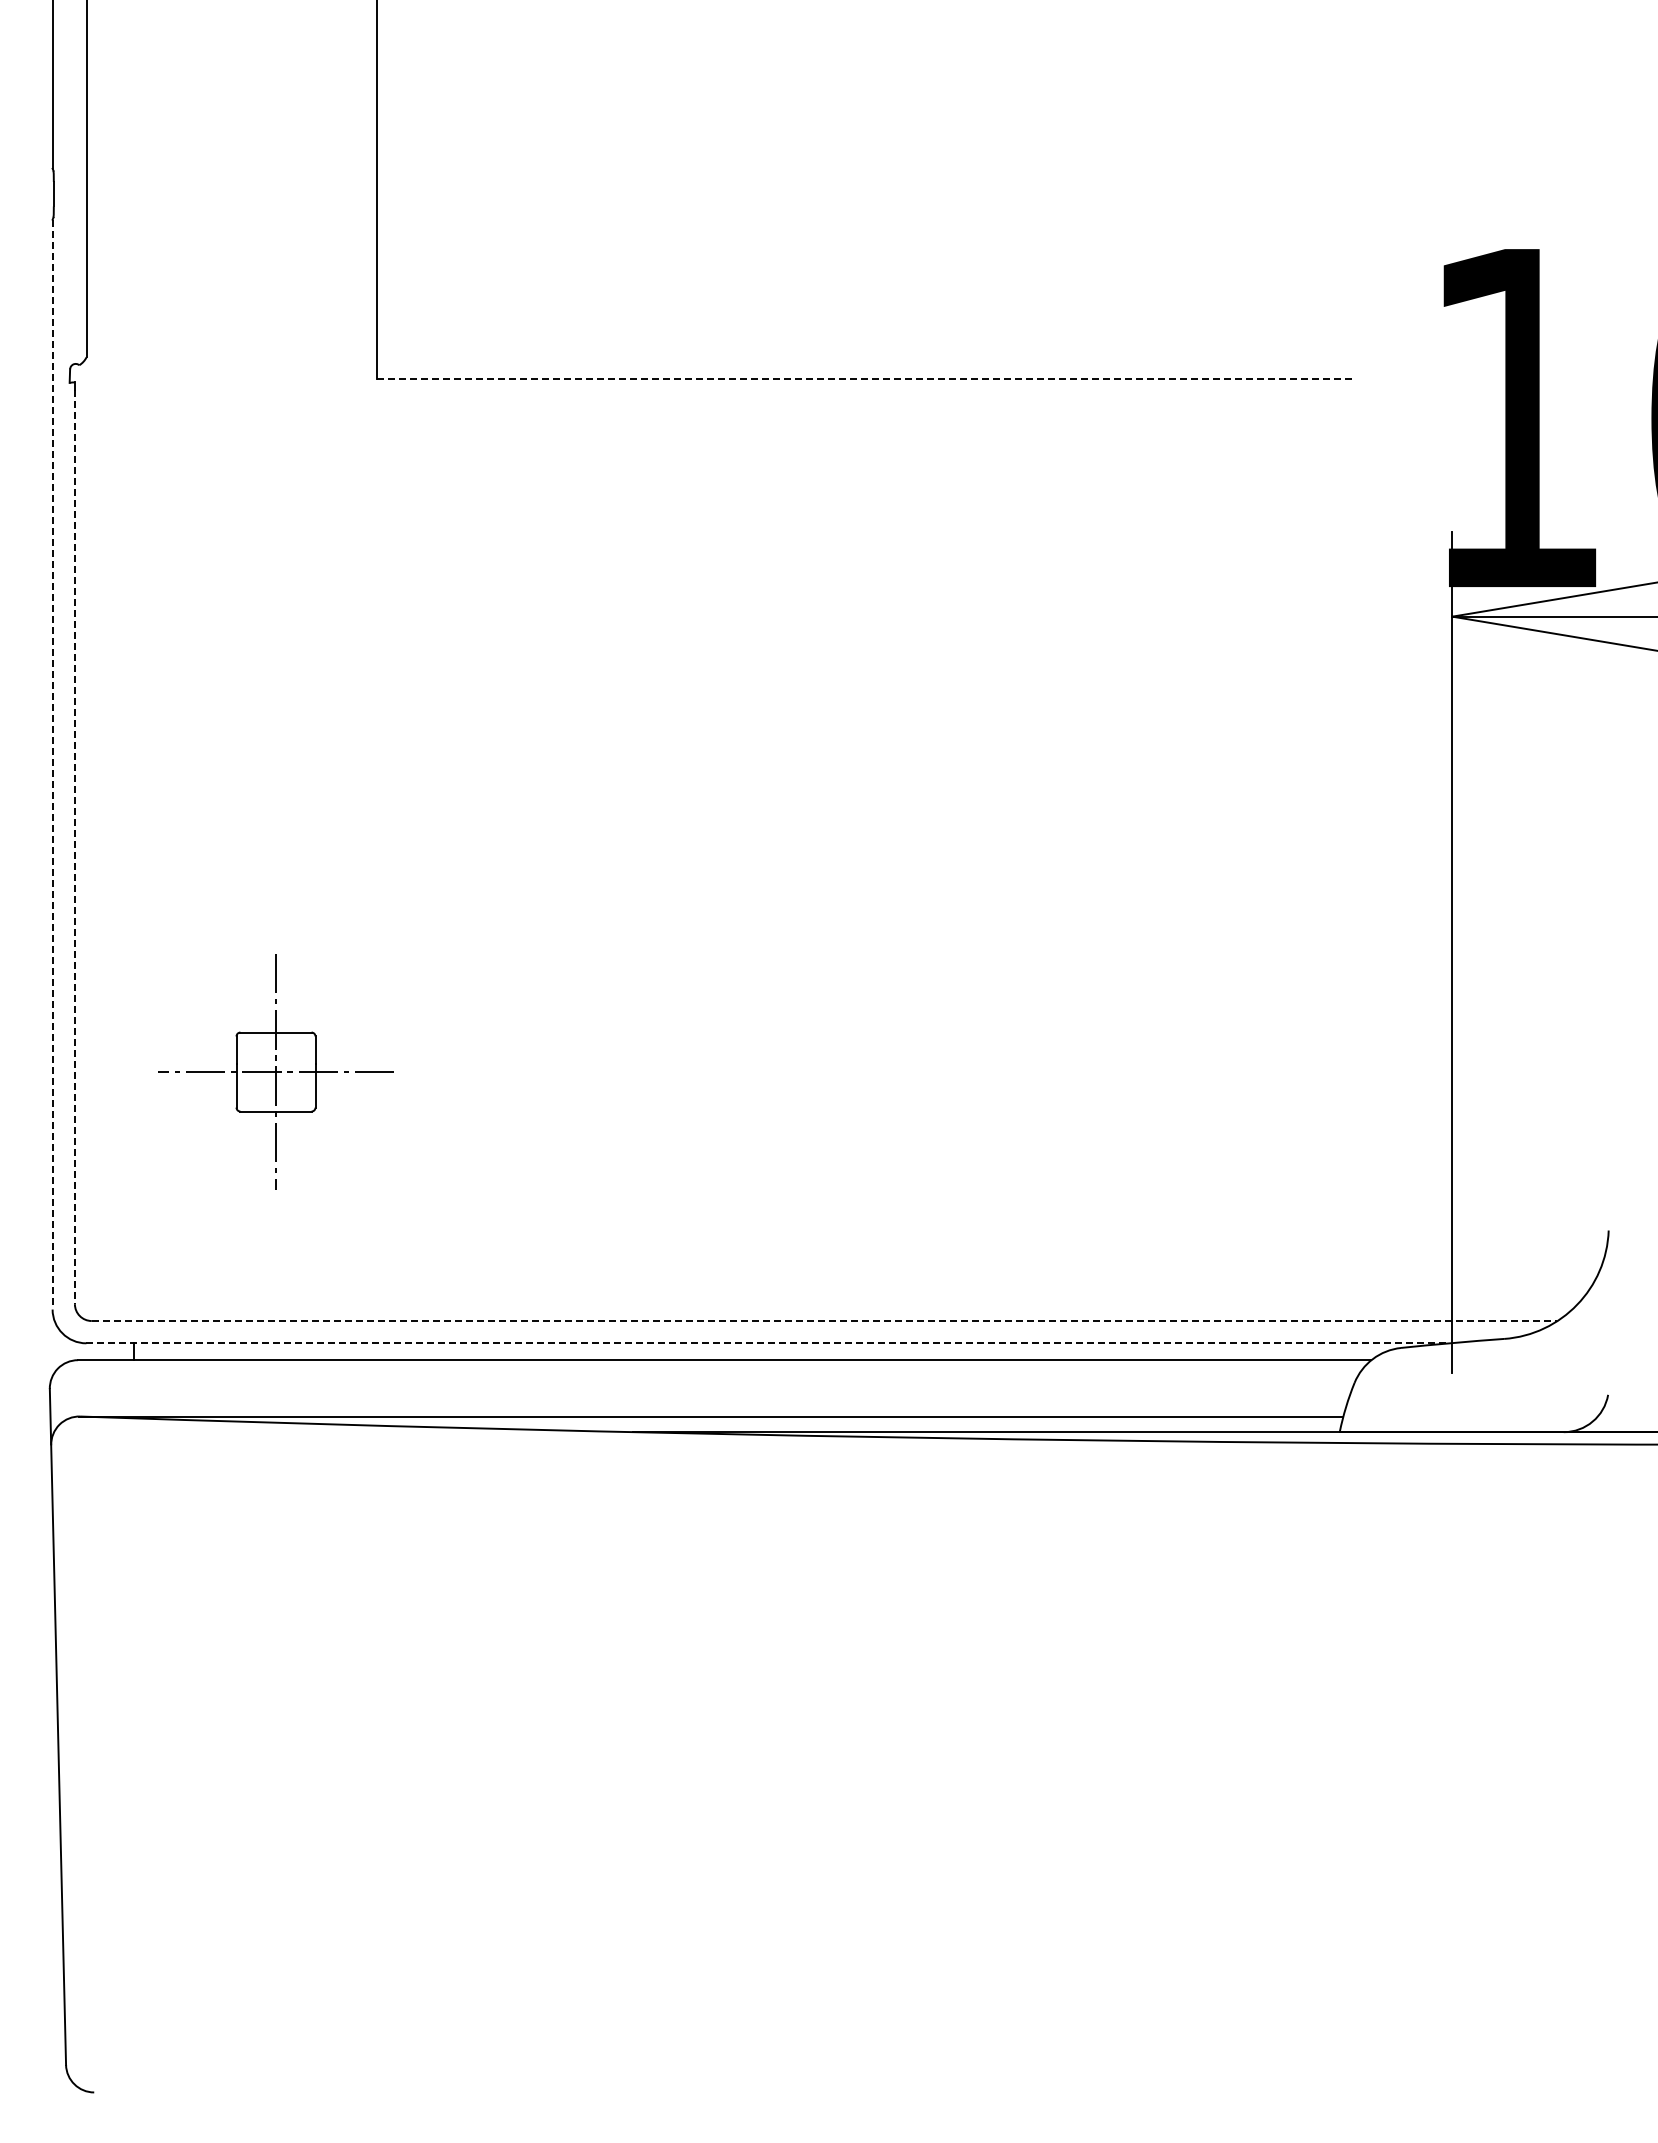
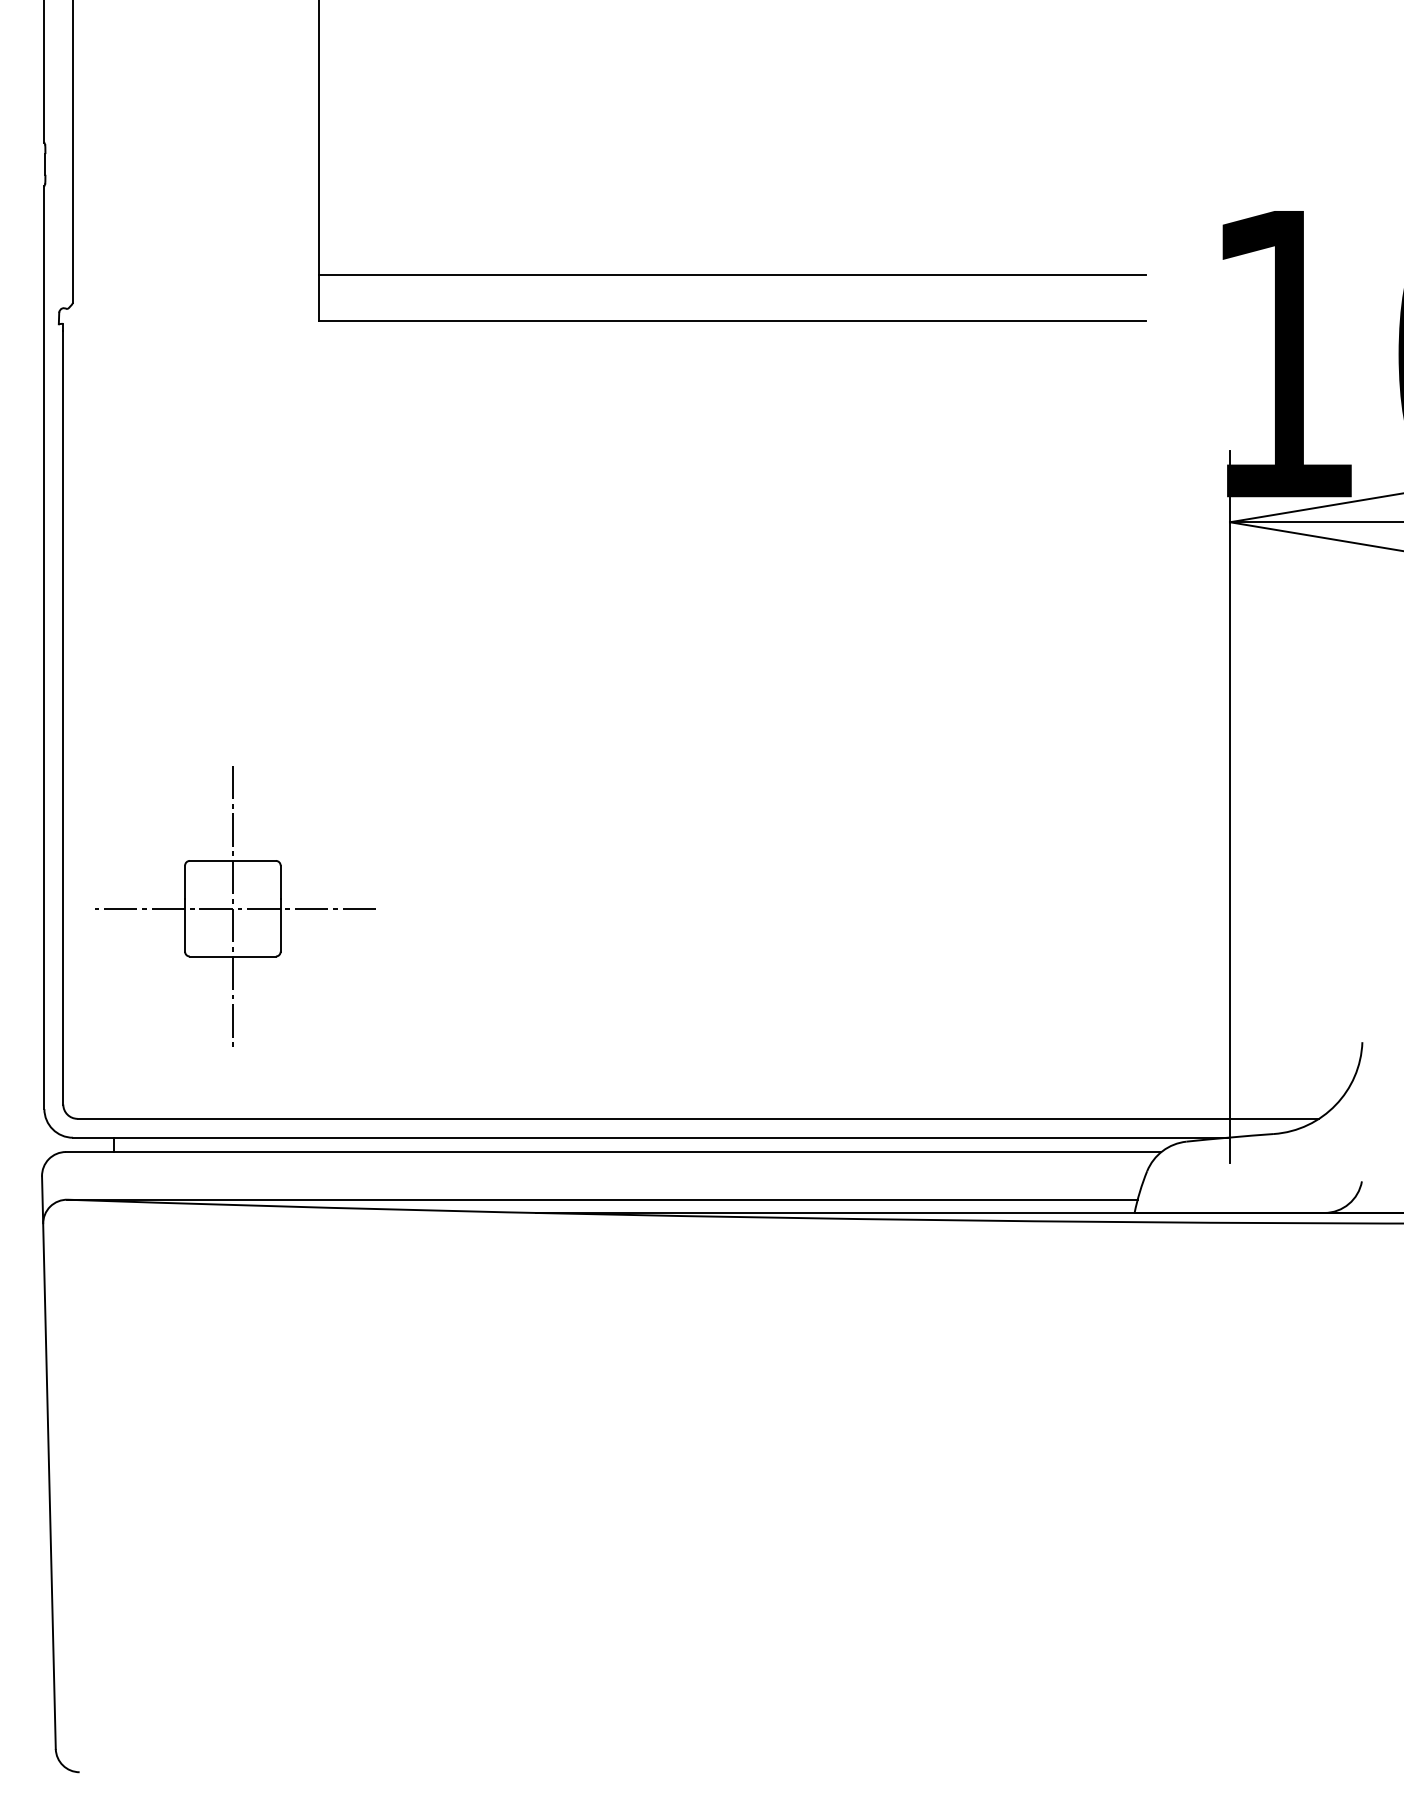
line: (864, 325) -> (732, 275), added
line: (865, 378) -> (732, 320), dashed -> solid
line: (52, 764) -> (44, 647), dashed -> solid
line: (74, 847) -> (62, 717), dashed -> solid
part: (277, 1069) -> (234, 905), size x1.43
line: (824, 1321) -> (698, 1119), dashed -> solid
line: (768, 1343) -> (650, 1137), dashed -> solid

